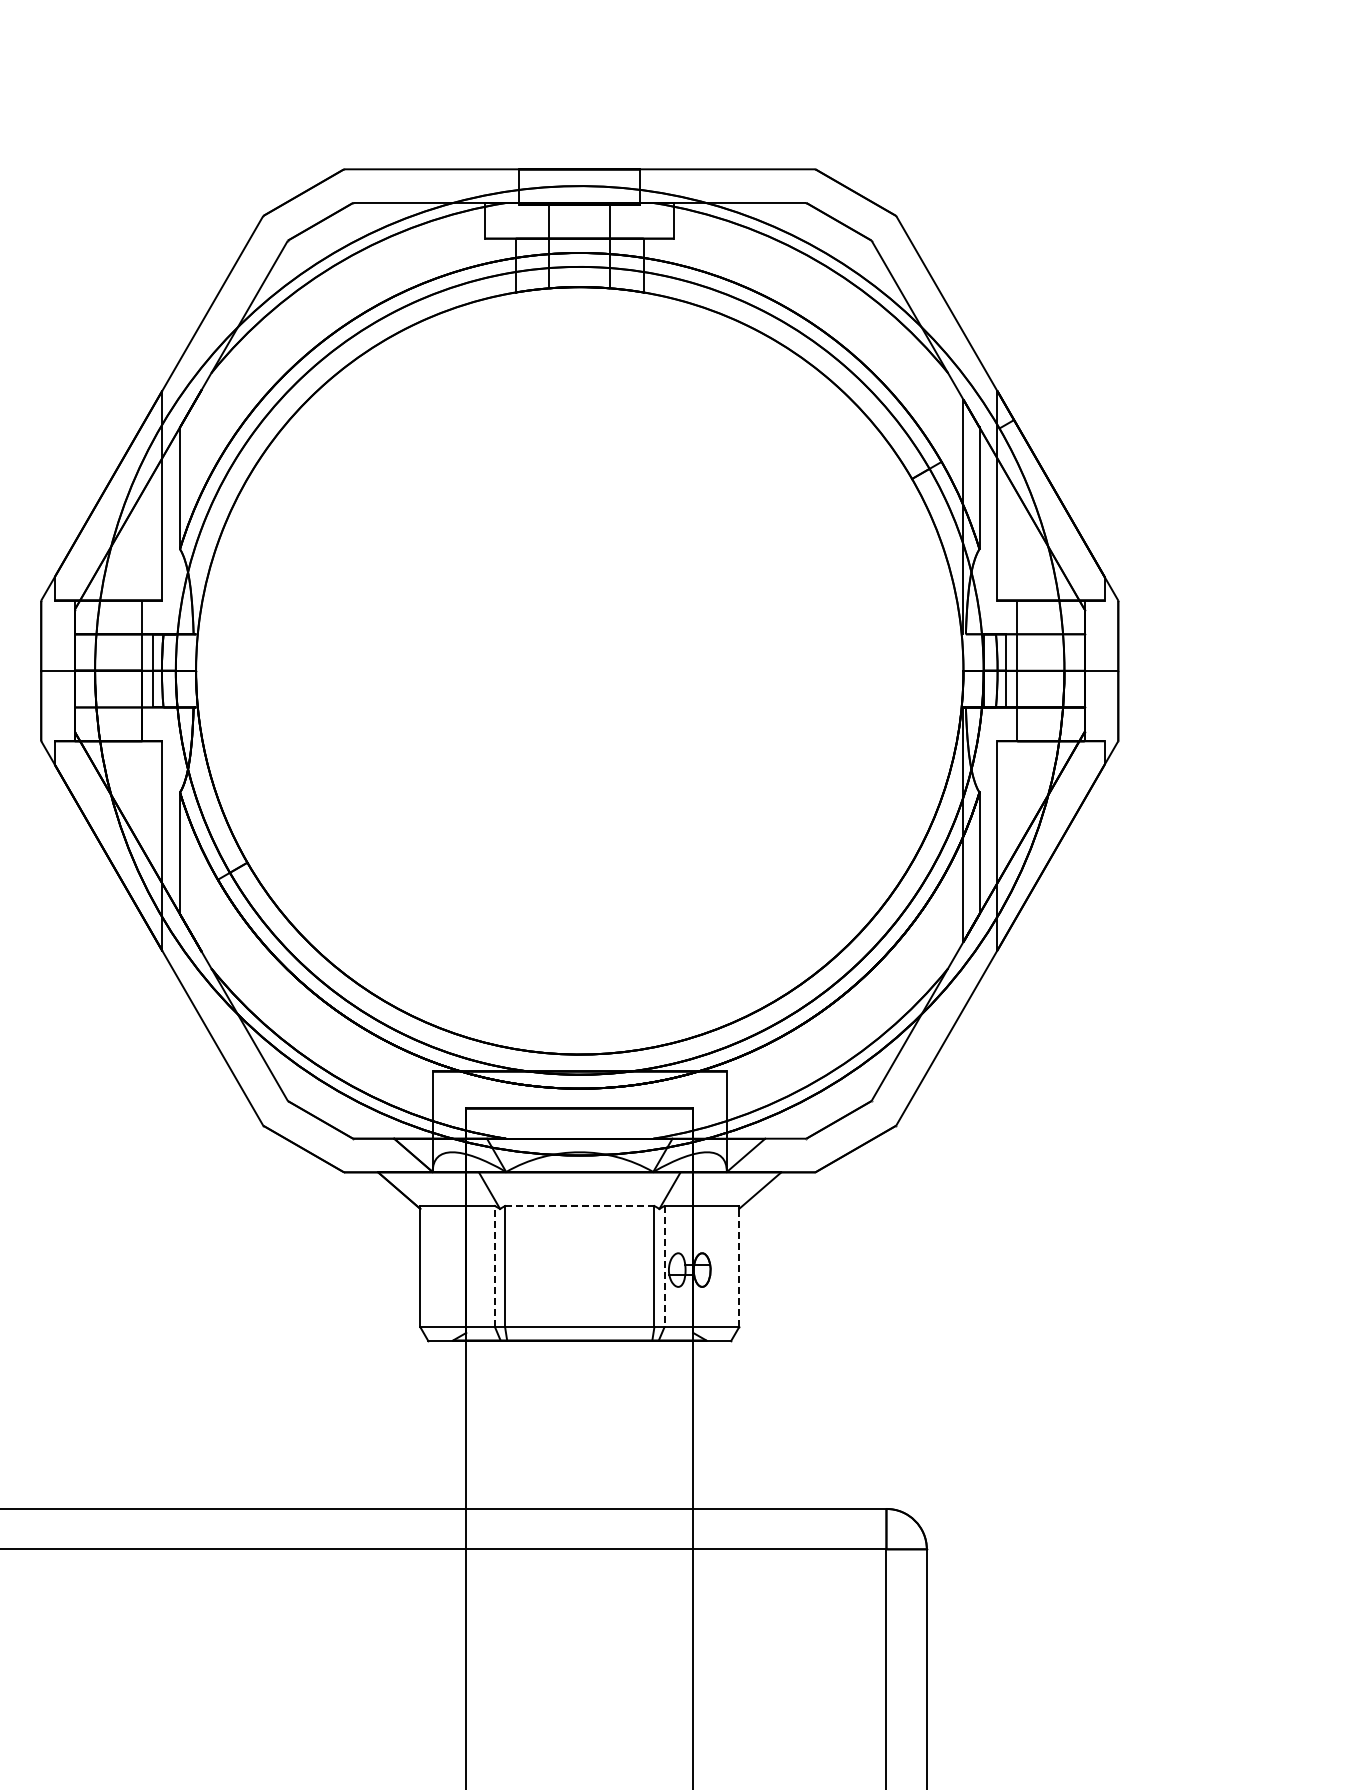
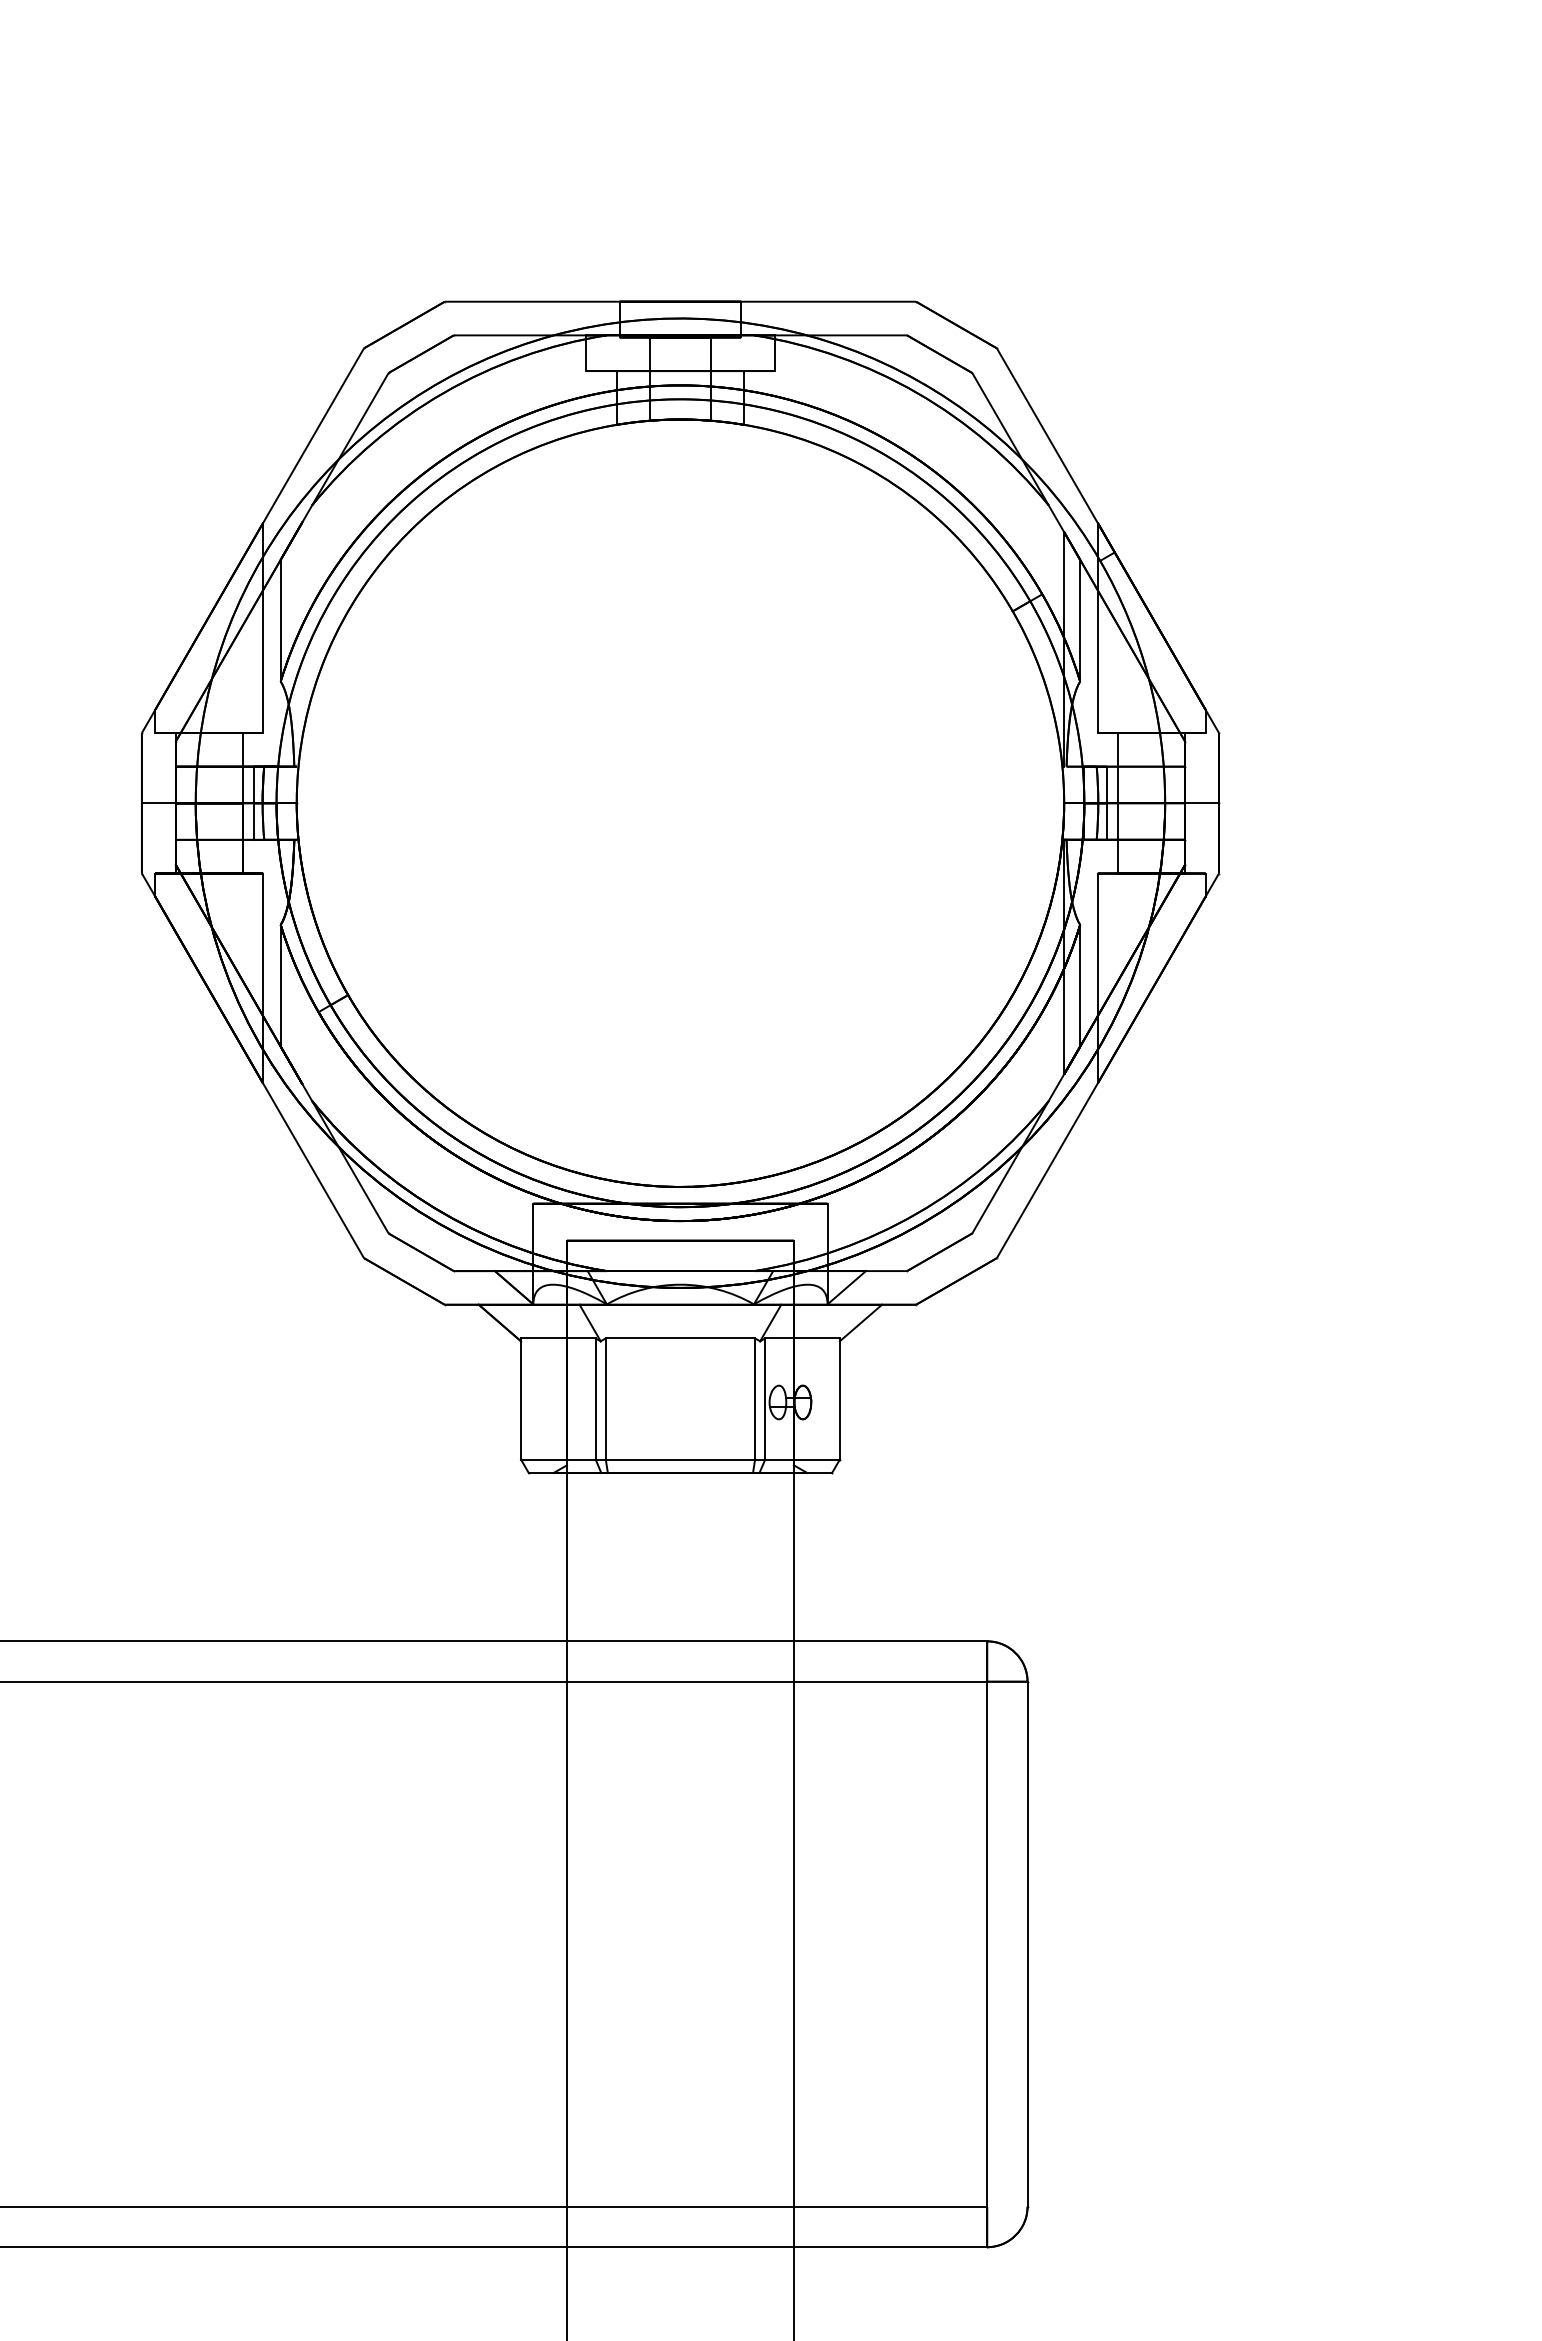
line: (579, 1206) -> (680, 1338), dashed -> solid
line: (494, 1267) -> (595, 1399), dashed -> solid
line: (664, 1267) -> (765, 1399), dashed -> solid
line: (738, 1267) -> (839, 1399), dashed -> solid

